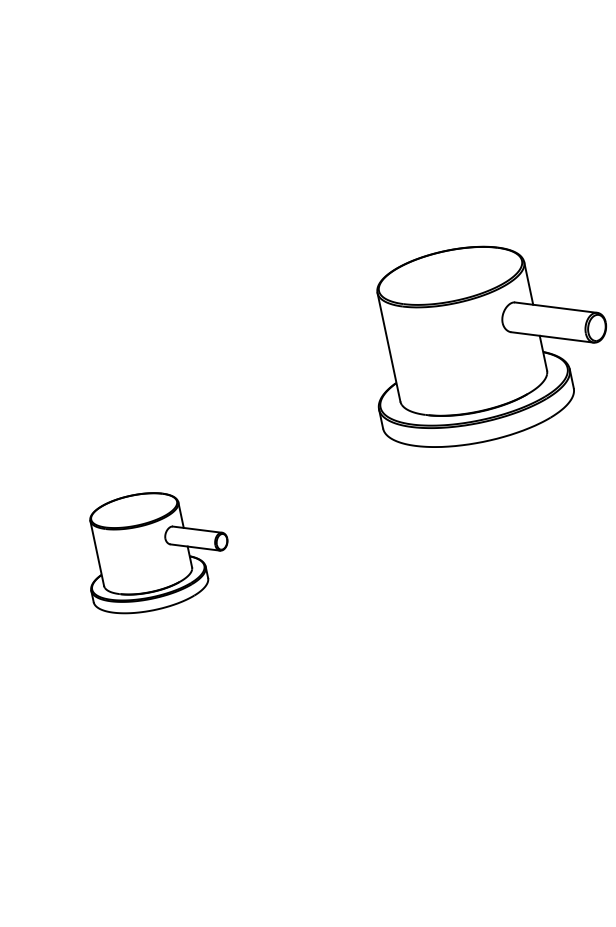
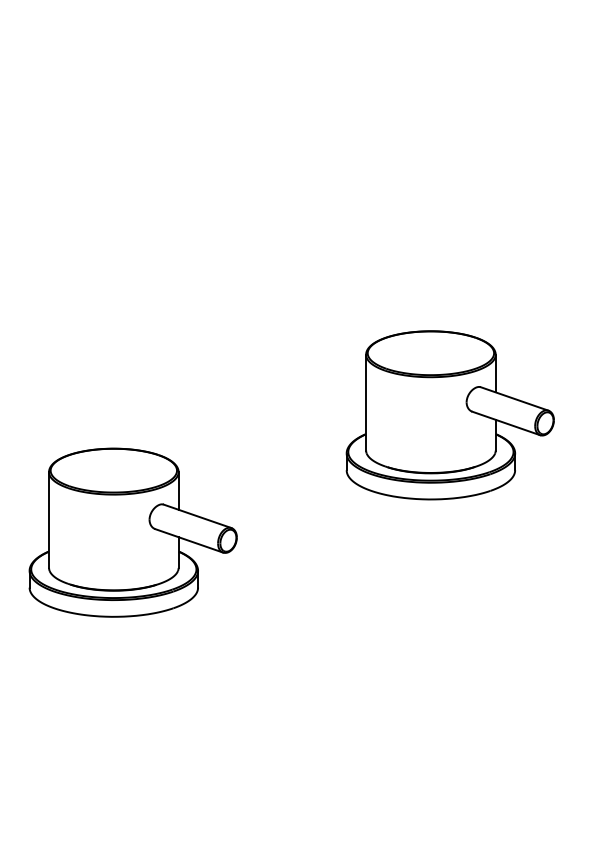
part: (155, 550) -> (132, 532), size x1.67

